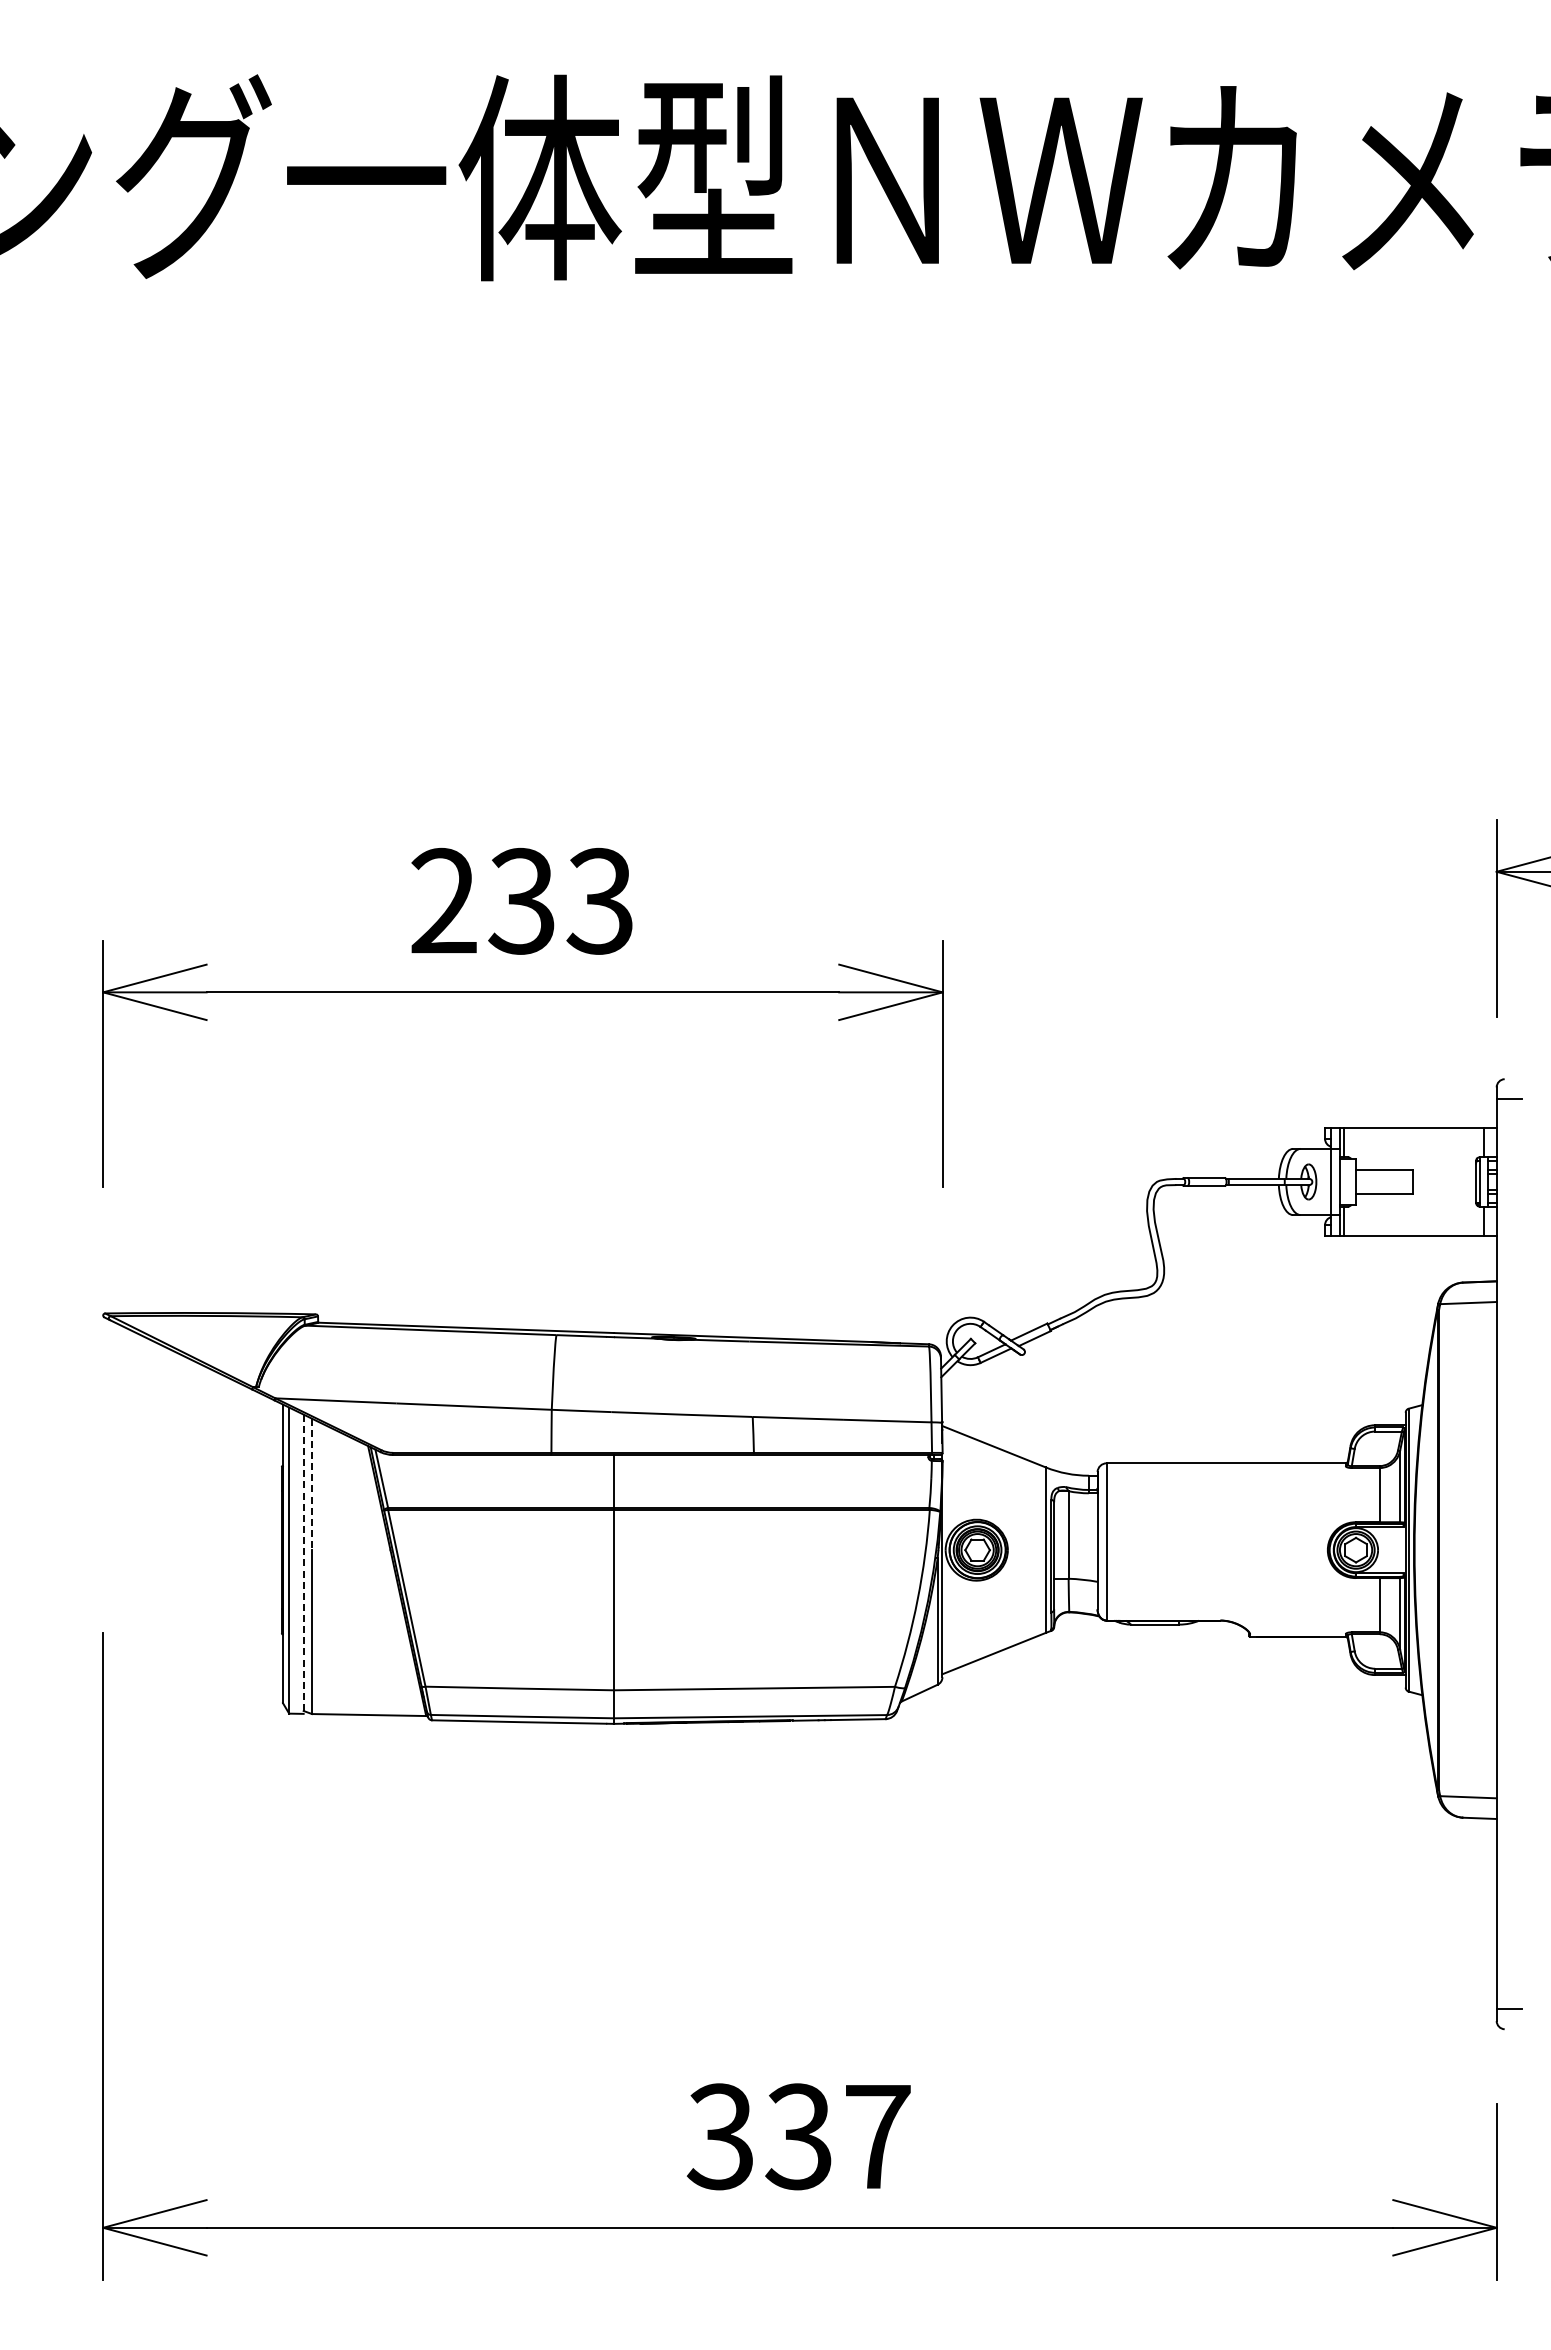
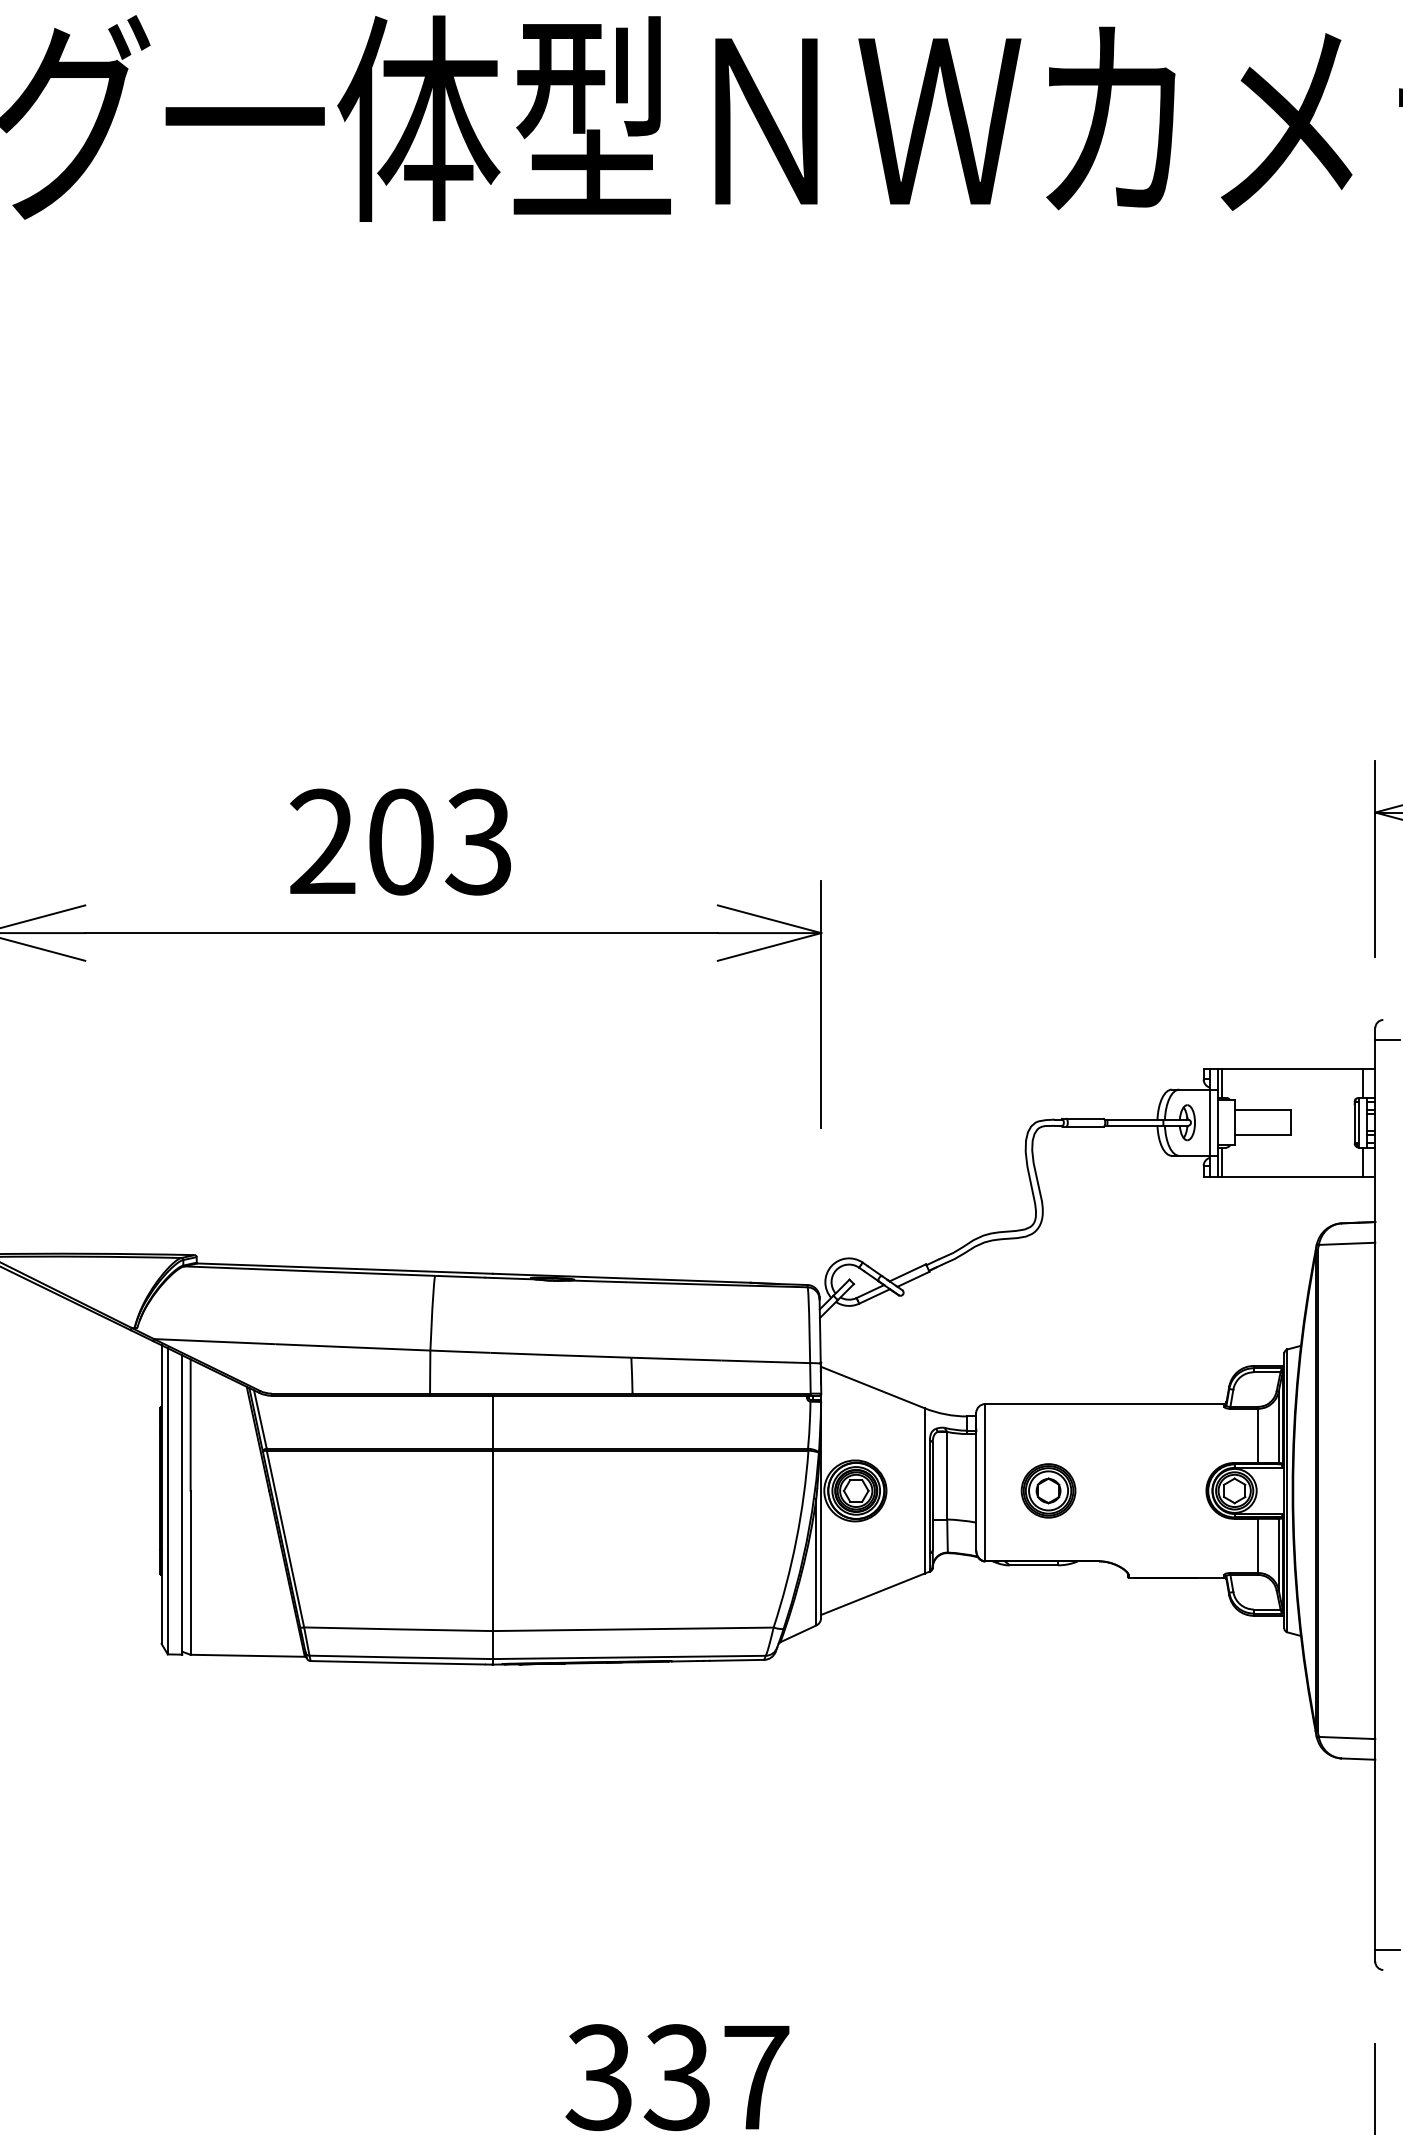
text: (521, 900) -> (400, 841), 233 -> 203
line: (312, 1484) -> (191, 1425), dashed -> solid
part: (1169, 1549) -> (1048, 1490), added
line: (303, 1564) -> (182, 1505), dashed -> solid

